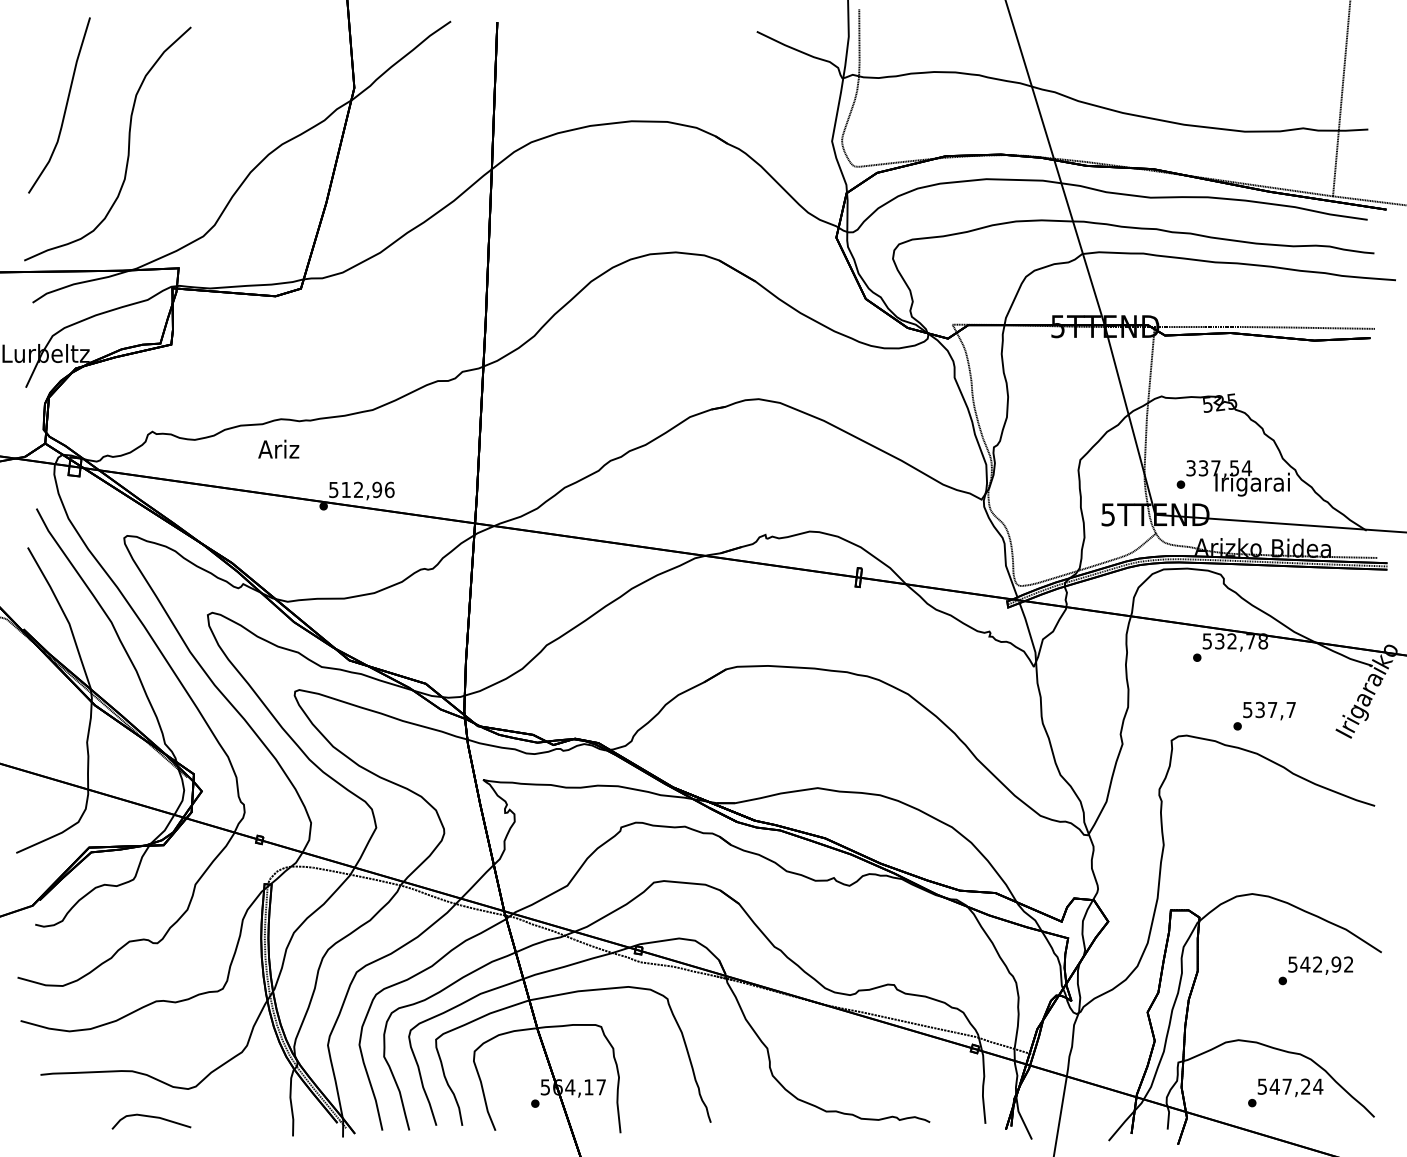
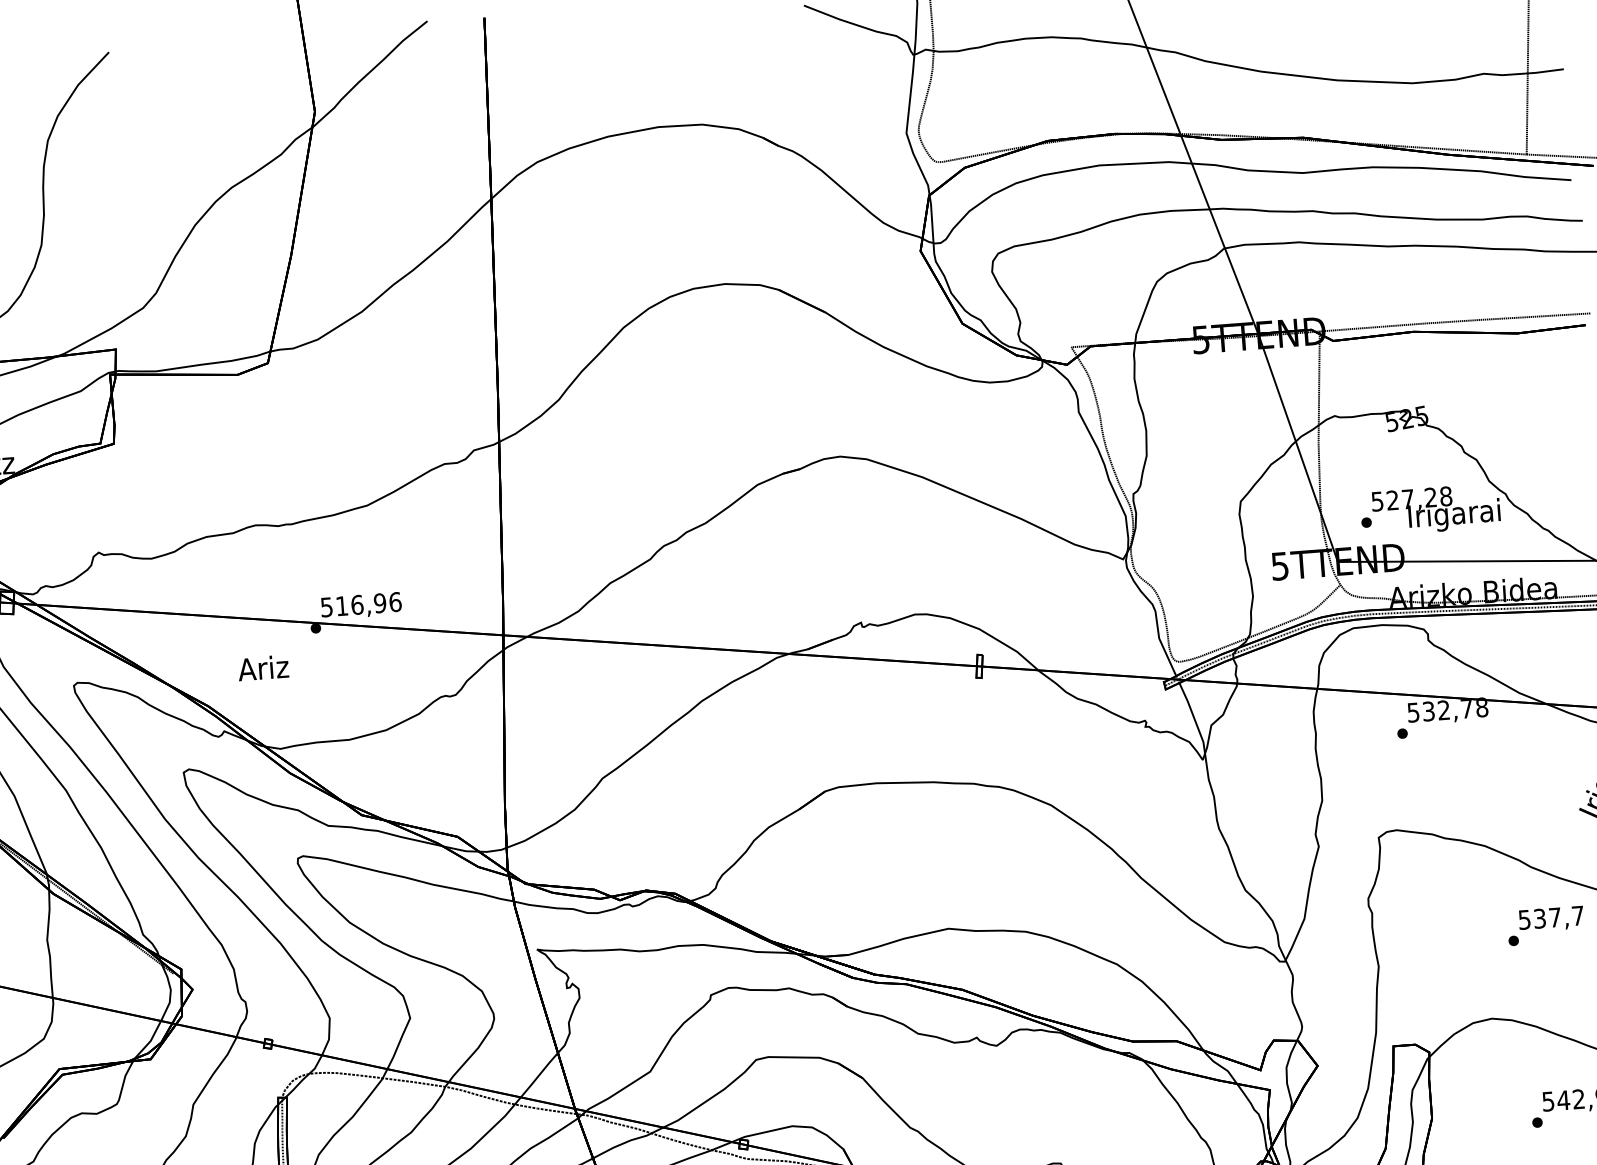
text: (278, 448) -> (263, 667), moved
text: (1219, 468) -> (1412, 499), 337,54 -> 527,28
text: (358, 489) -> (357, 604), 512,96 -> 516,96
text: (1264, 715) -> (1545, 925), moved

